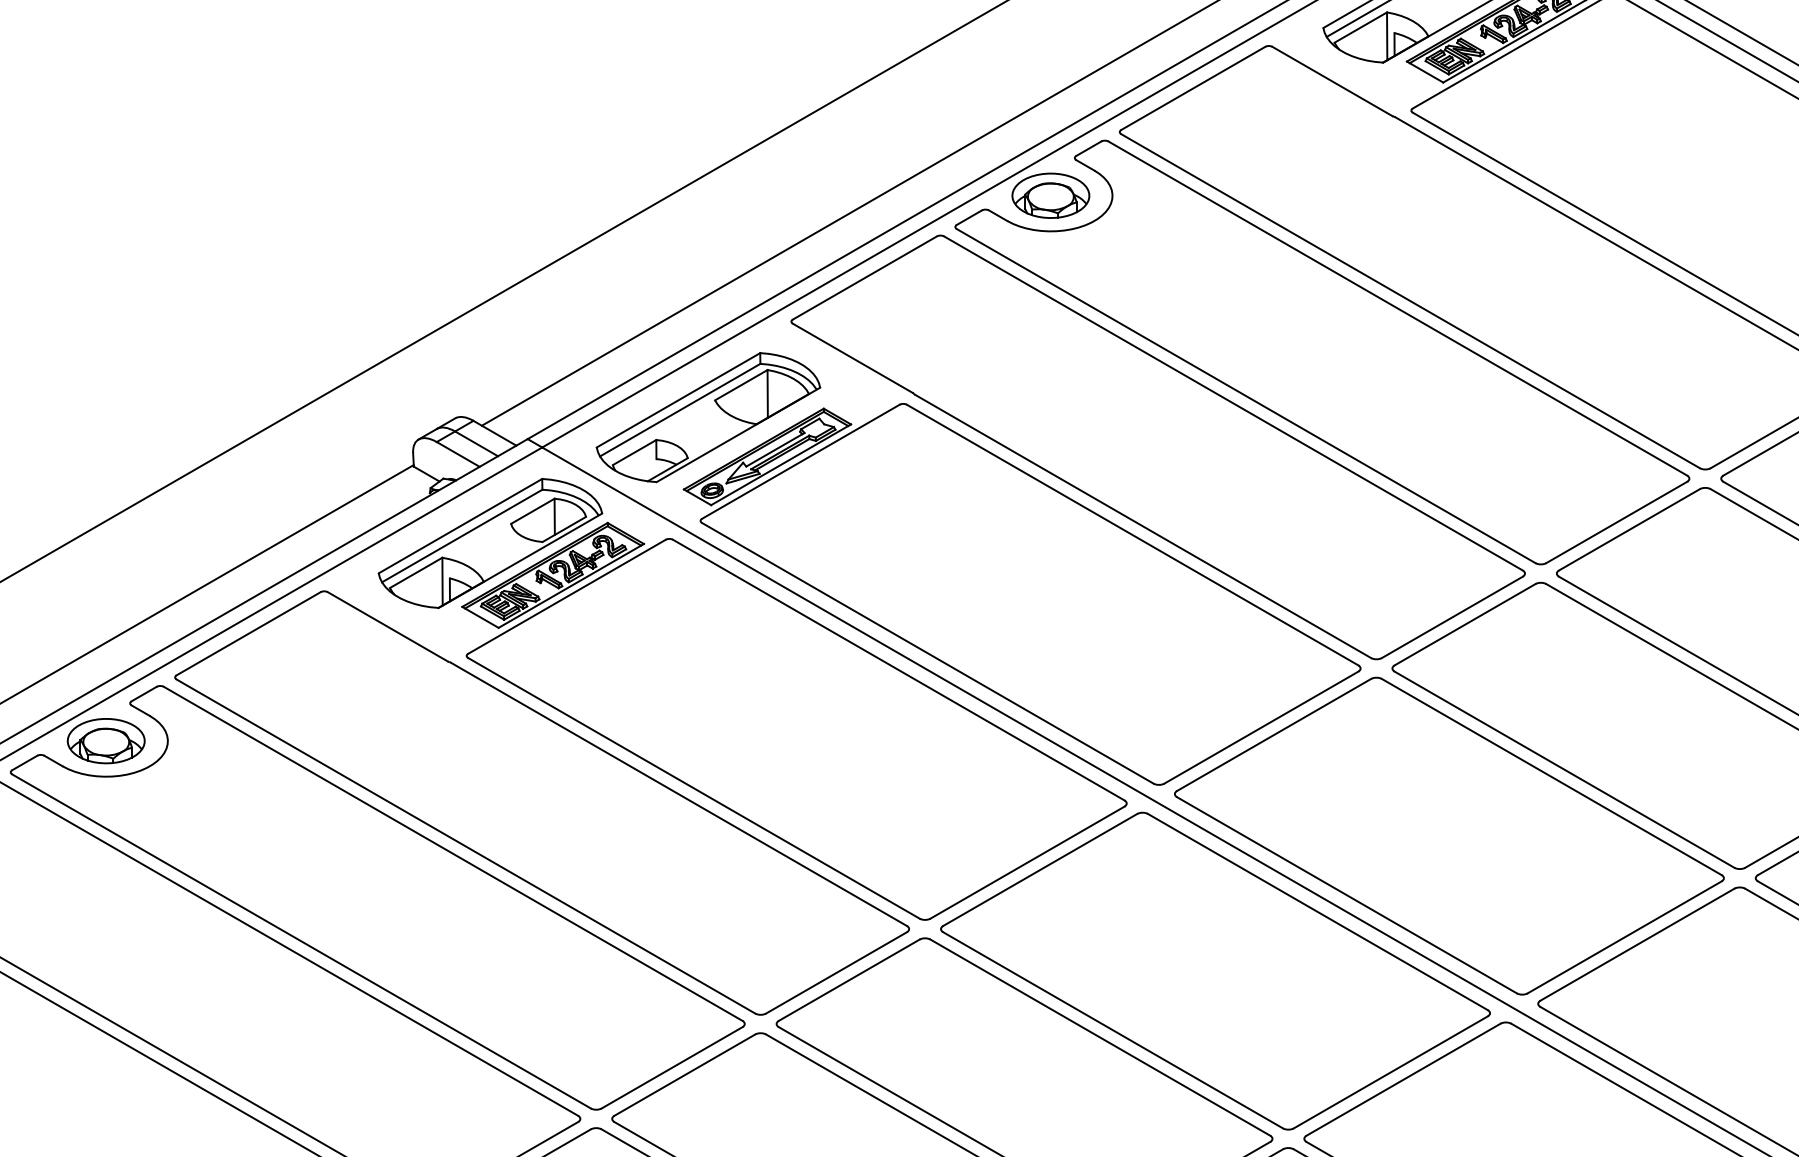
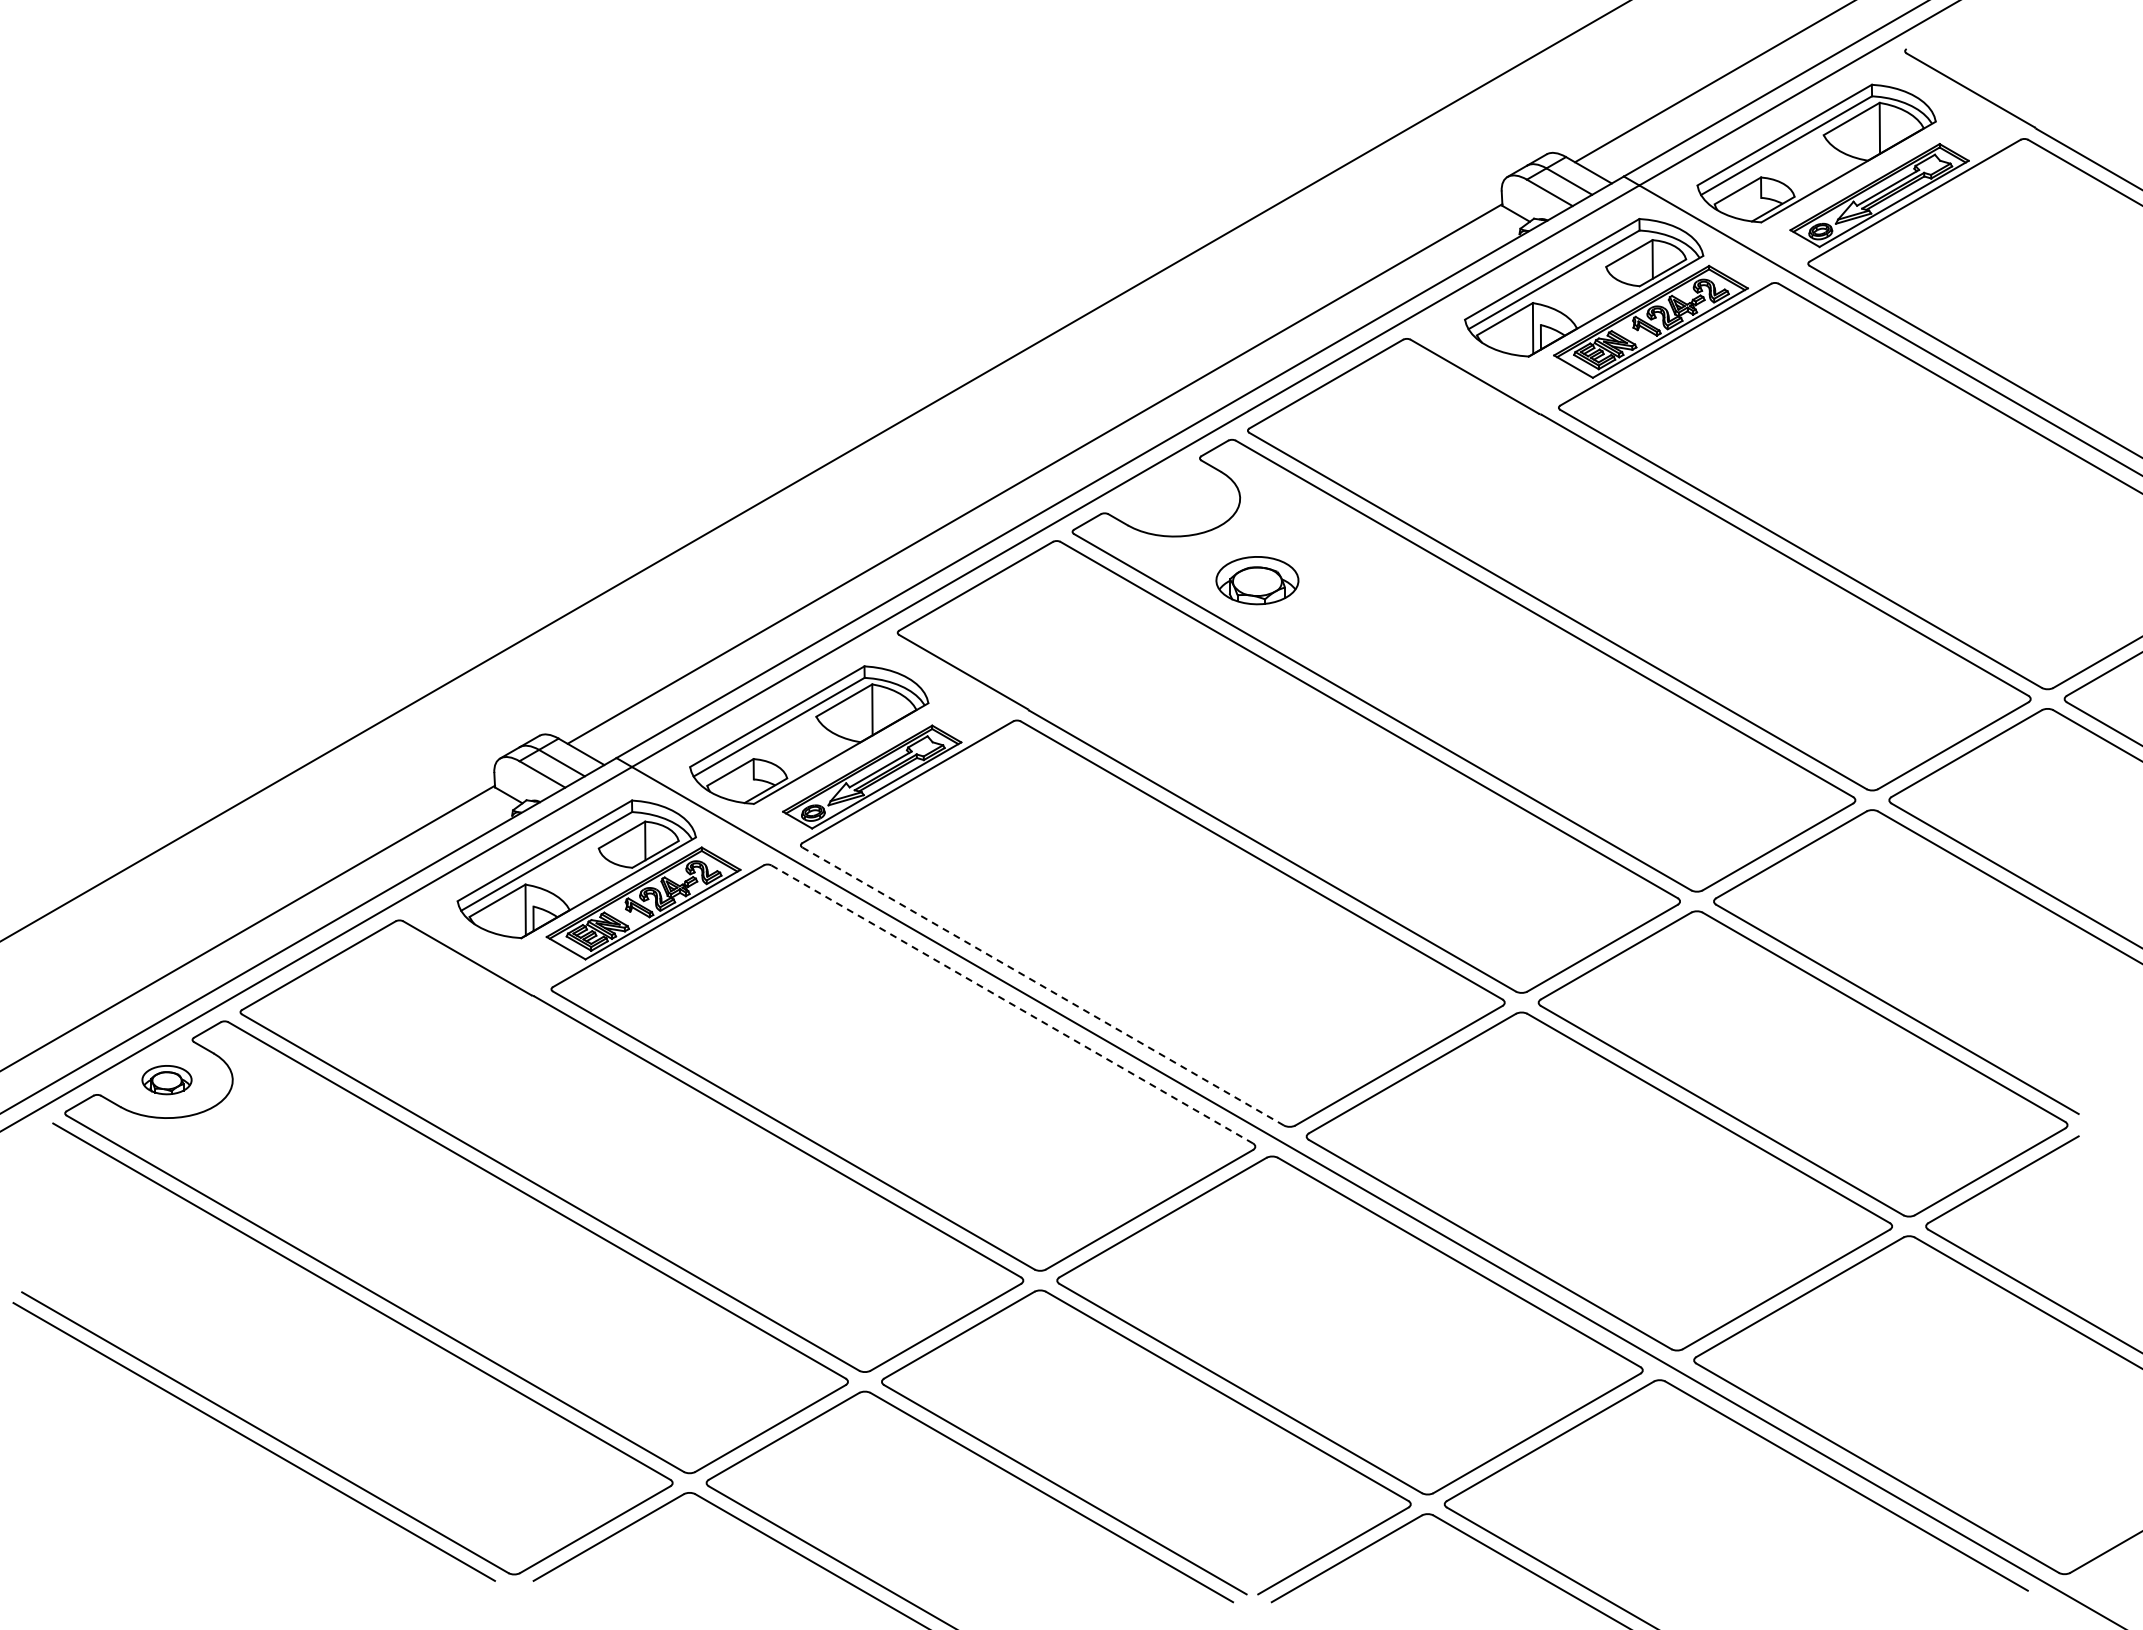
part: (1050, 195) -> (1257, 580), moved
line: (928, 653) -> (1043, 986), solid -> dashed
line: (899, 670) -> (1012, 1004), solid -> dashed
part: (105, 740) -> (166, 1079), size x0.6

